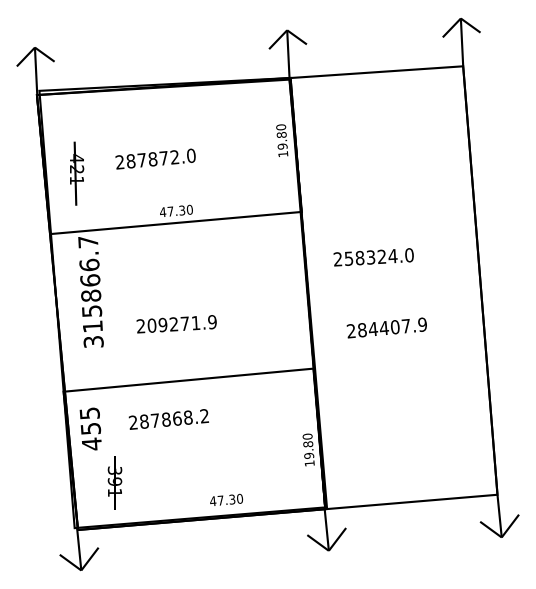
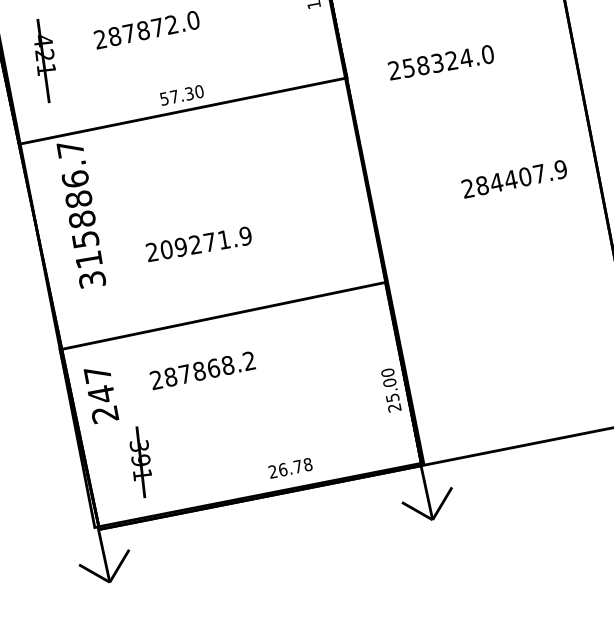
text: (163, 212) -> (165, 99), 47.30 -> 57.30
text: (373, 257) -> (440, 62), moved
text: (90, 280) -> (79, 199), 315866.7 -> 315886.7
text: (386, 327) -> (513, 178), moved
text: (90, 428) -> (100, 394), 455 -> 247
text: (308, 453) -> (391, 394), 19.80 -> 25.00
text: (226, 500) -> (290, 468), 47.30 -> 26.78

